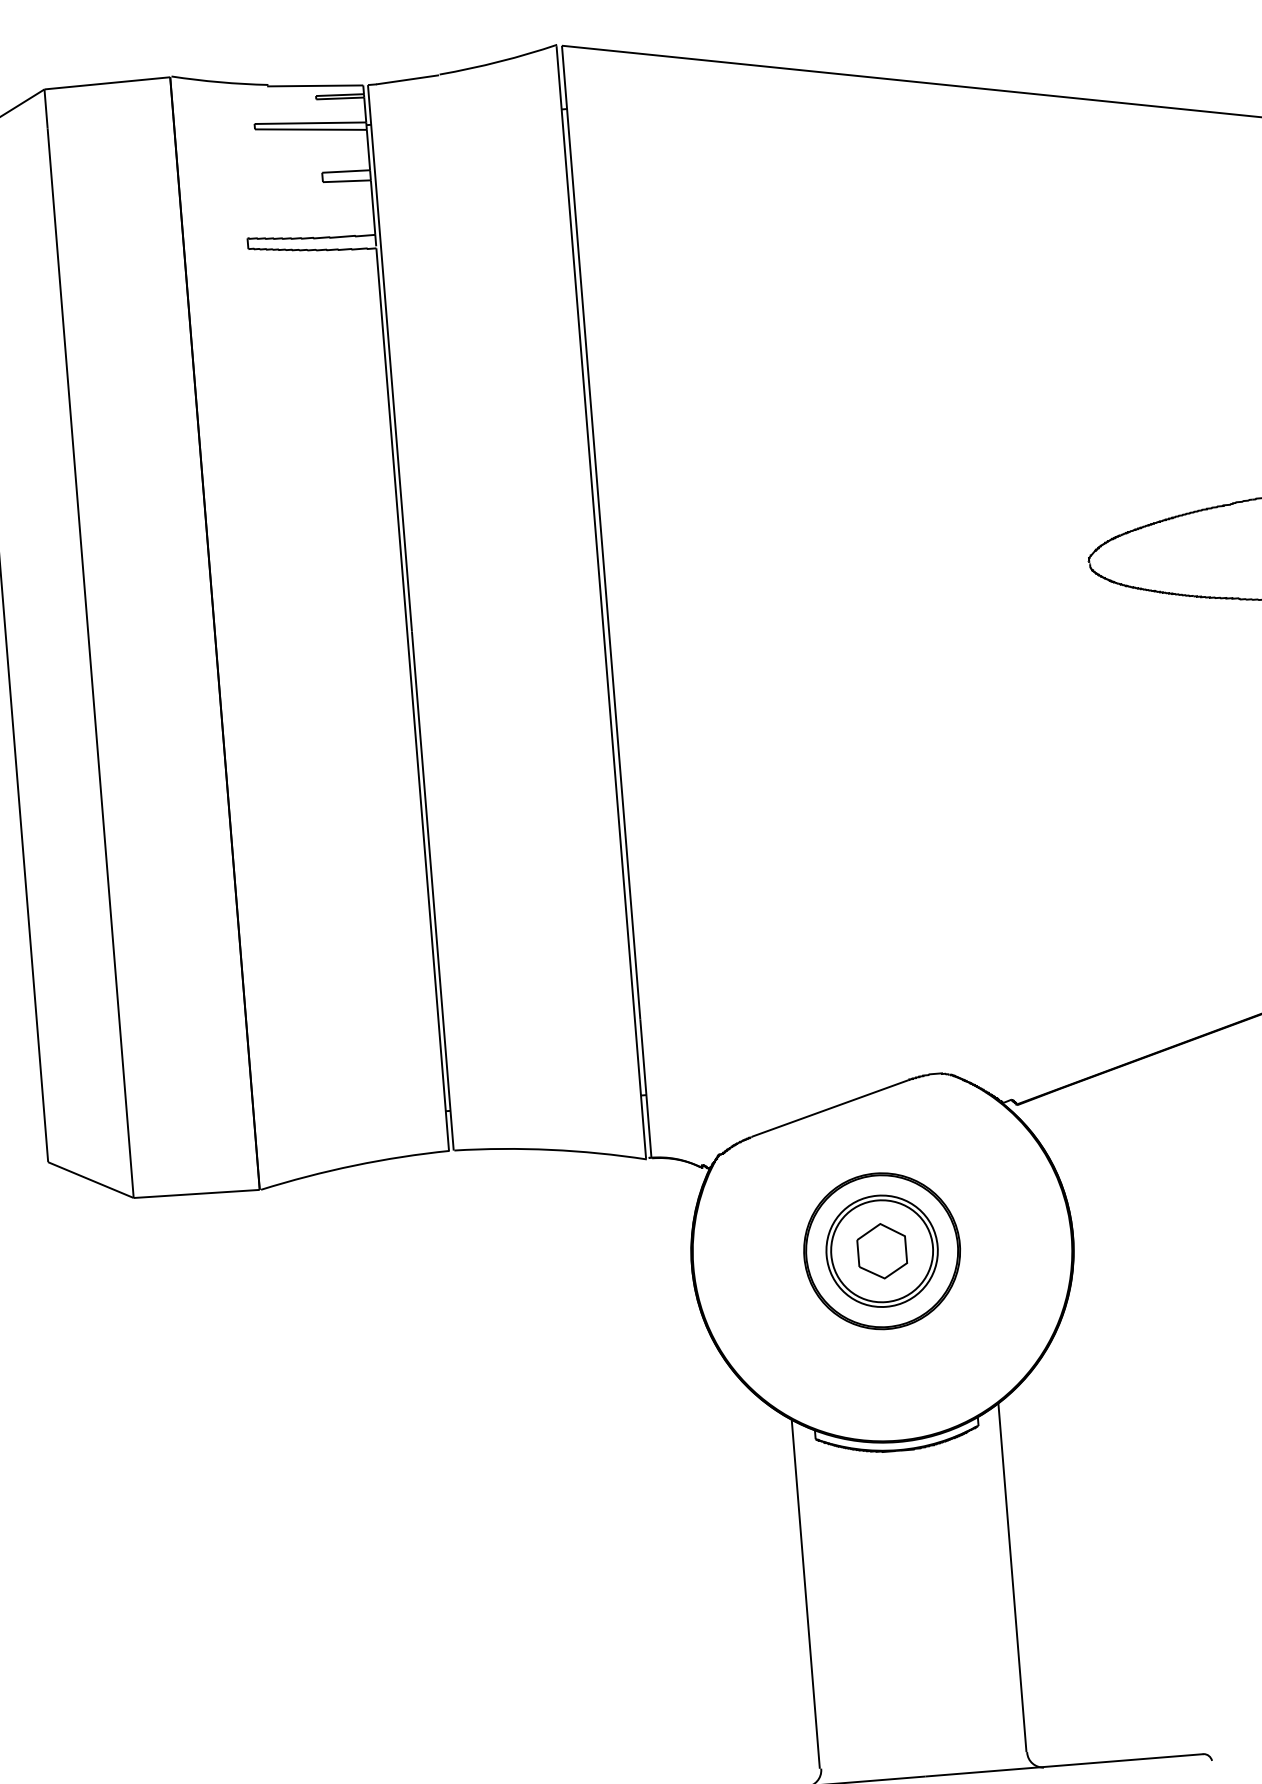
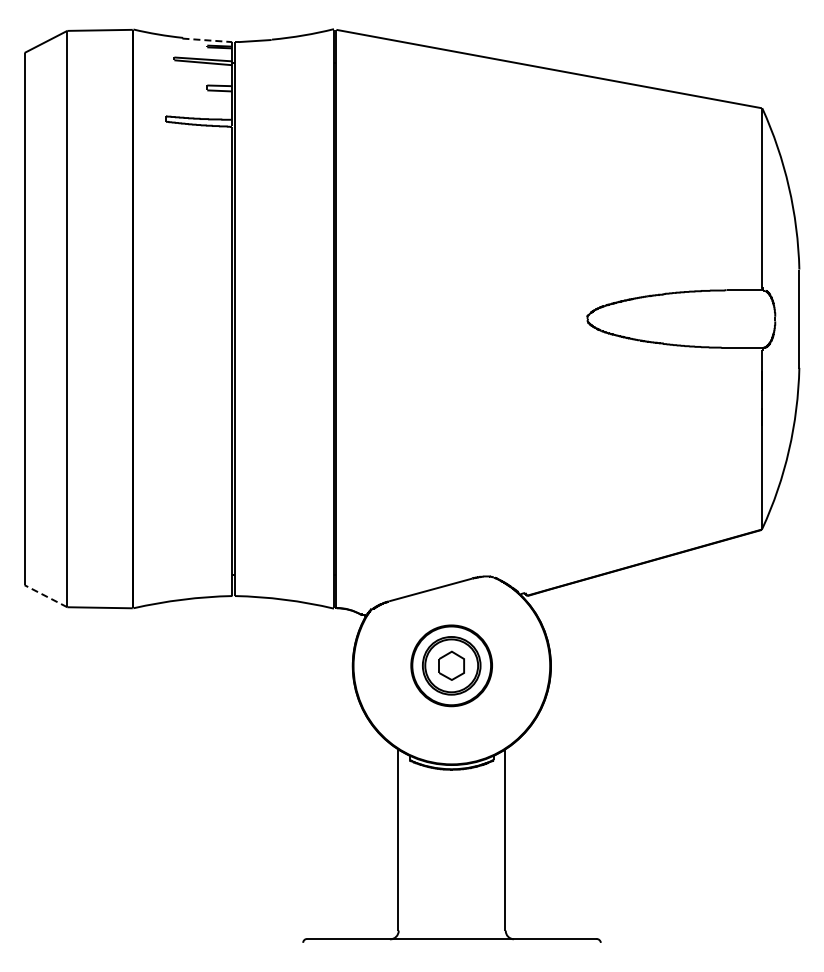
line: (315, 86) -> (207, 40), solid -> dashed
line: (90, 1180) -> (45, 596), solid -> dashed

